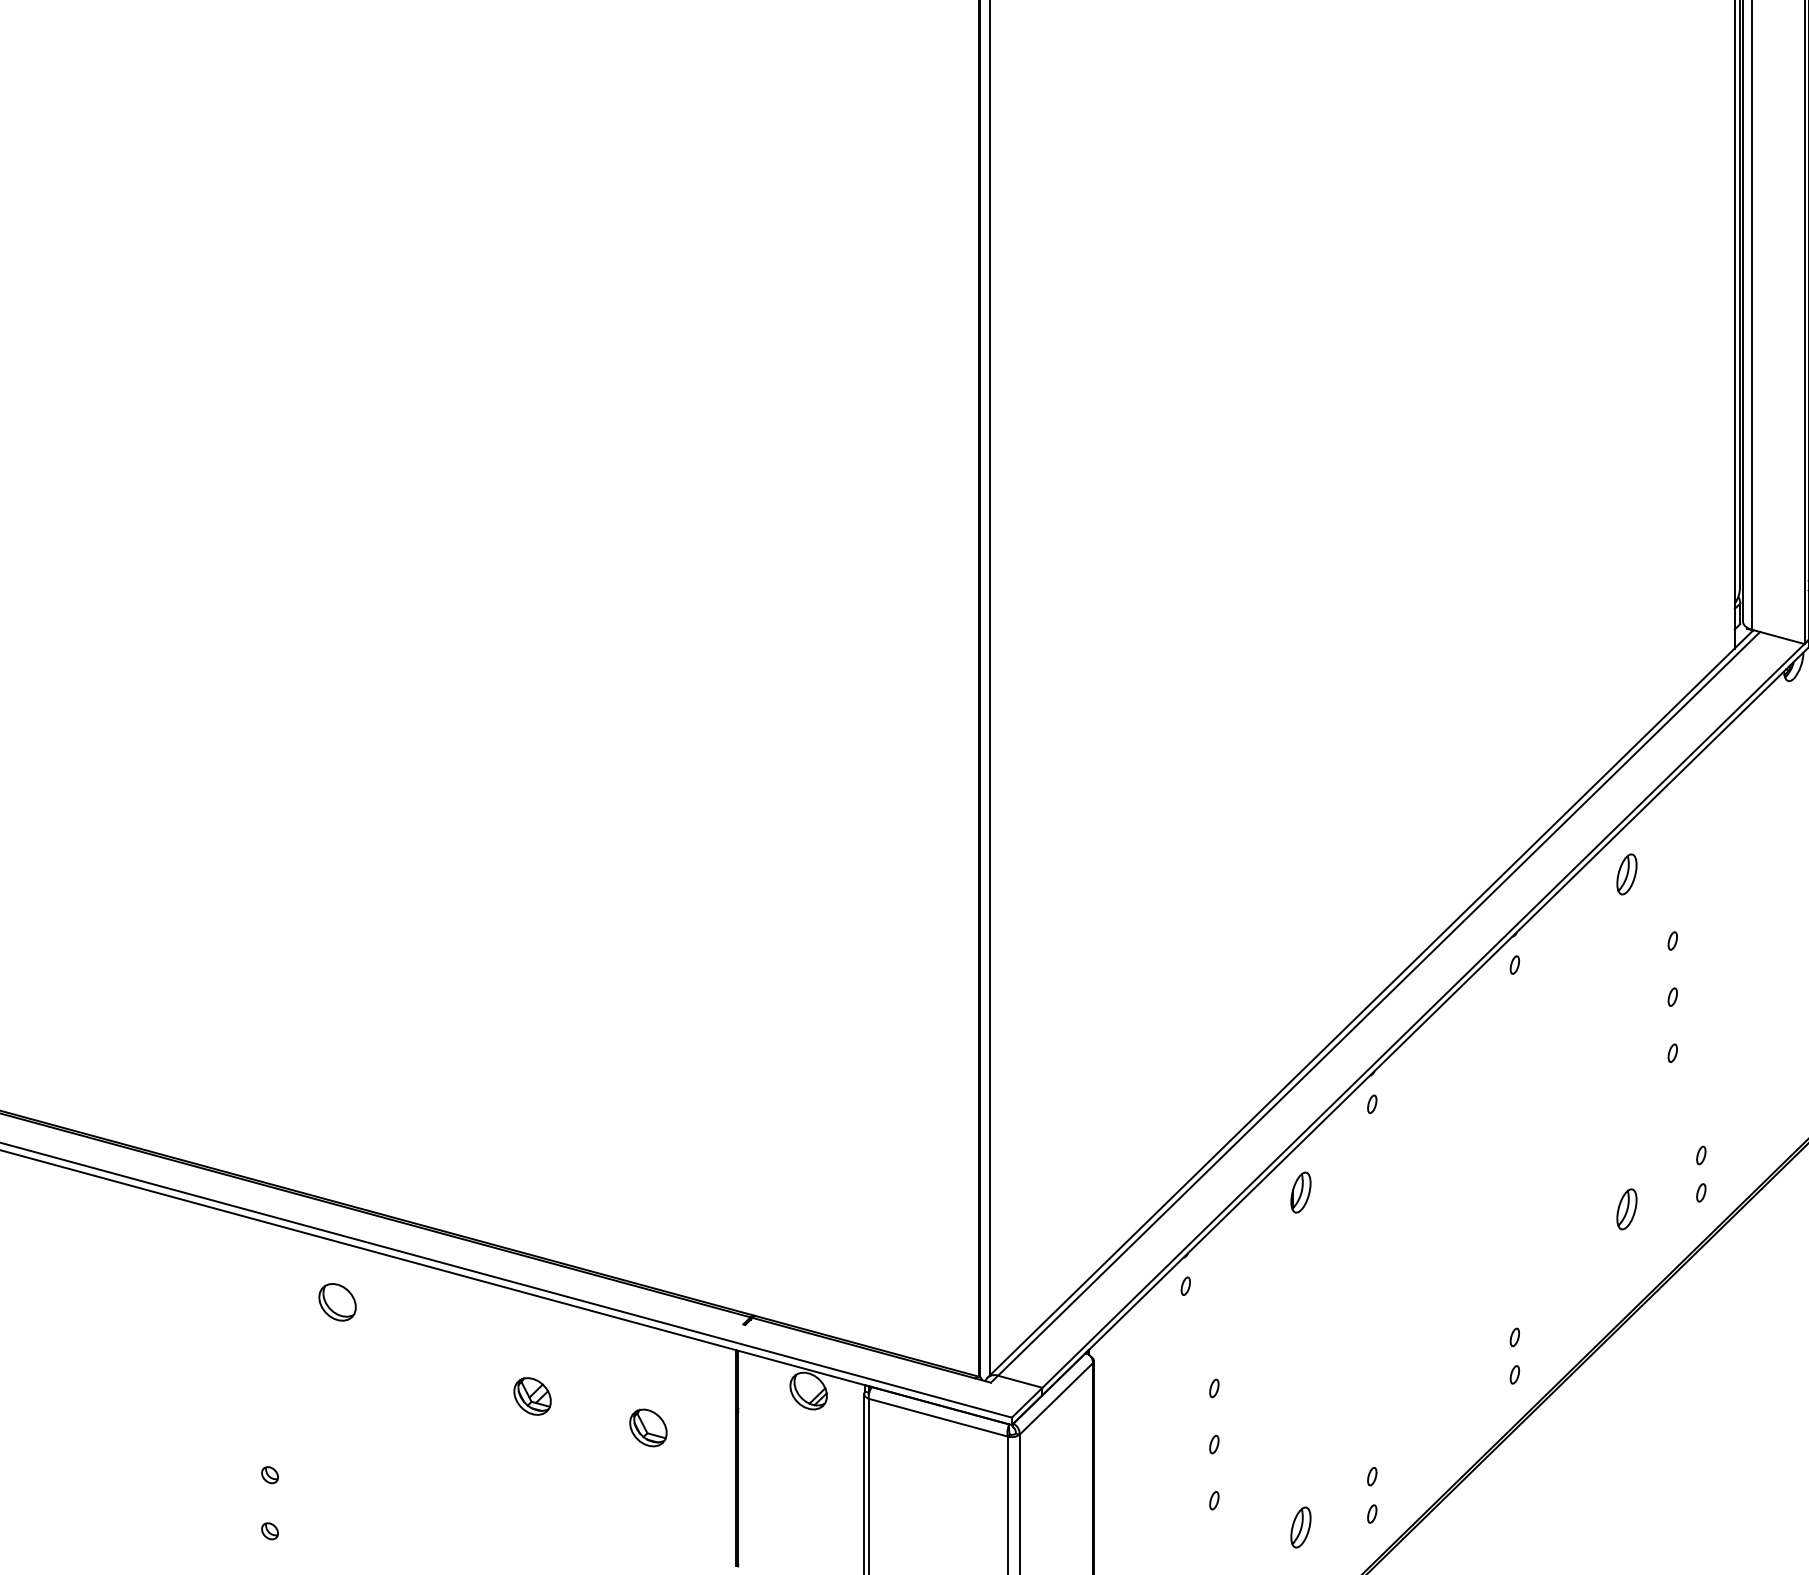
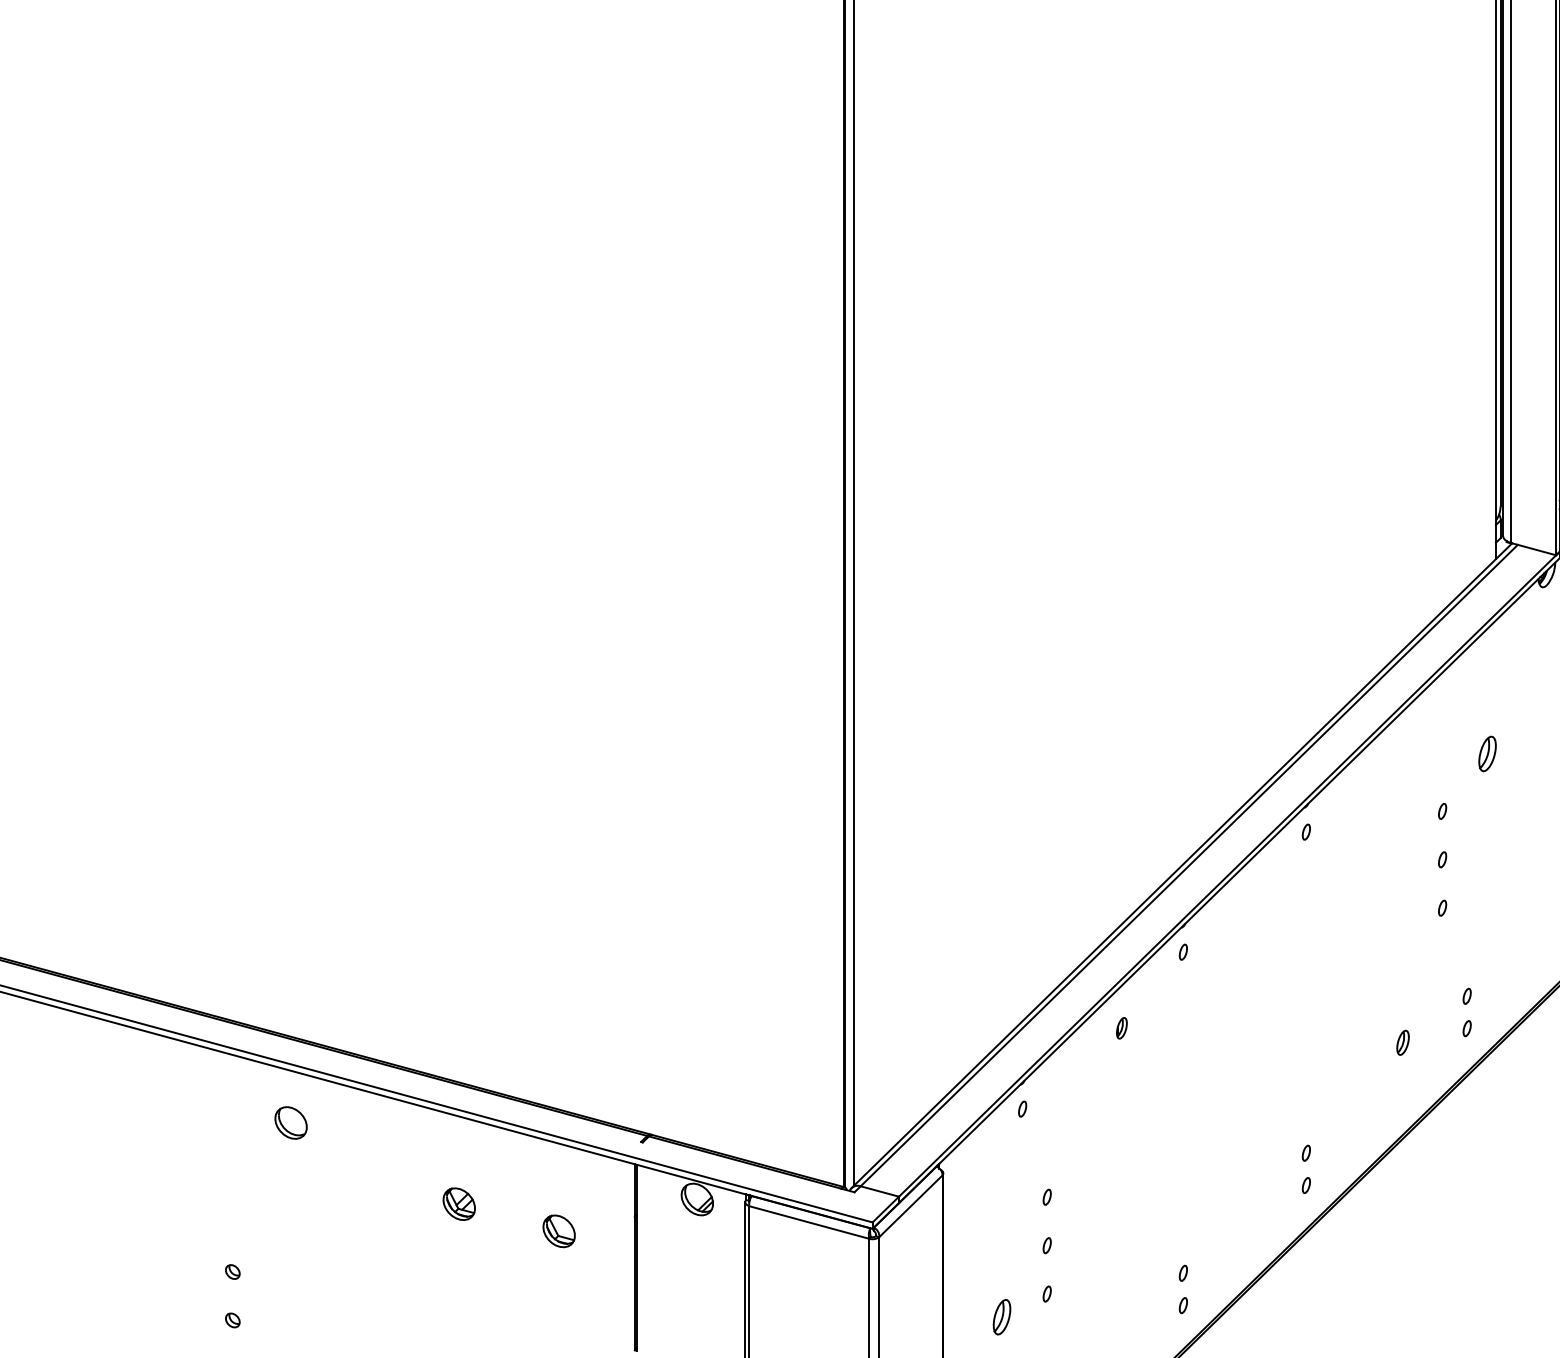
part: (1626, 874) -> (1487, 754), moved
part: (1300, 1192) -> (1121, 1028), size x0.6
part: (1626, 1209) -> (1402, 1042), size x0.7
part: (1300, 1527) -> (1001, 1317), moved

